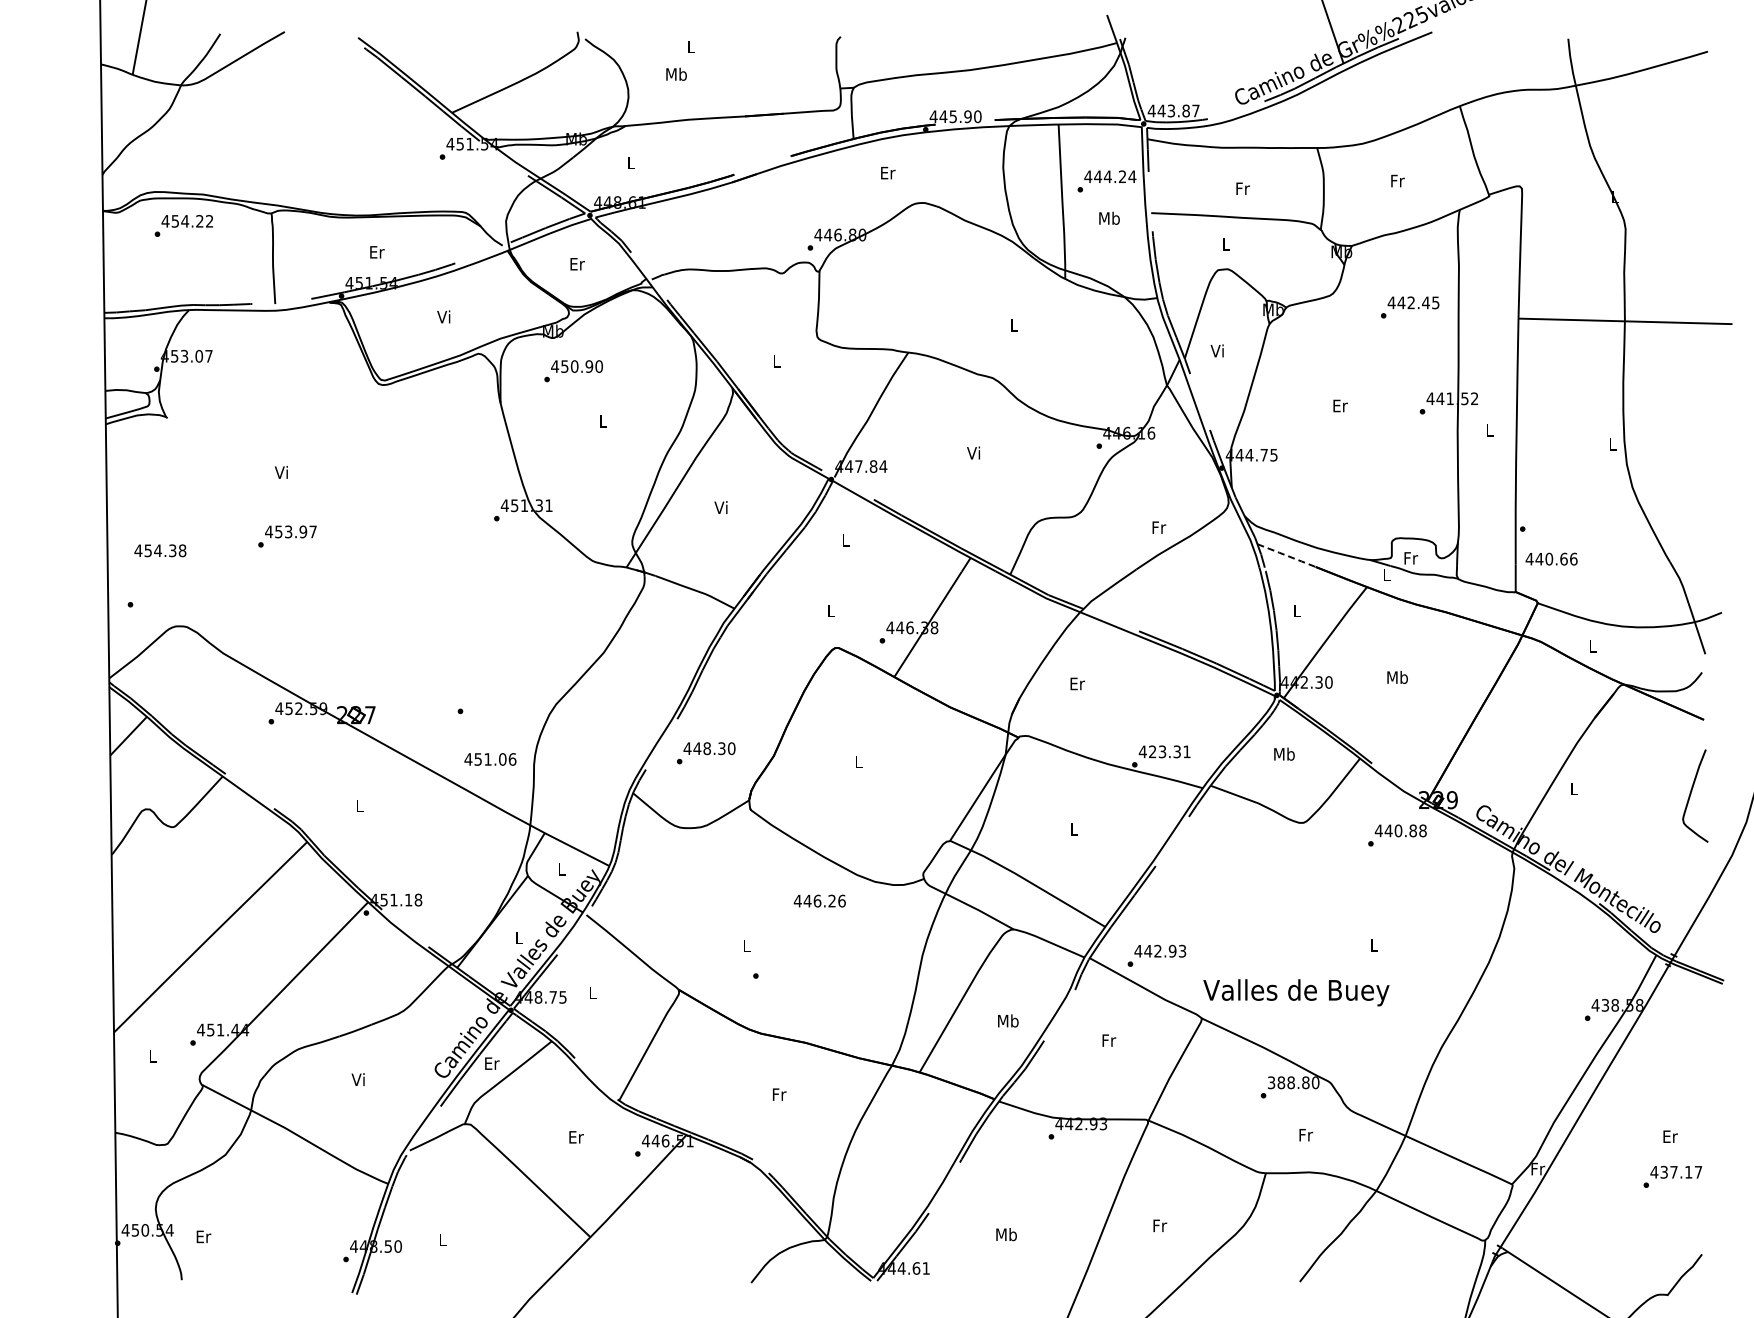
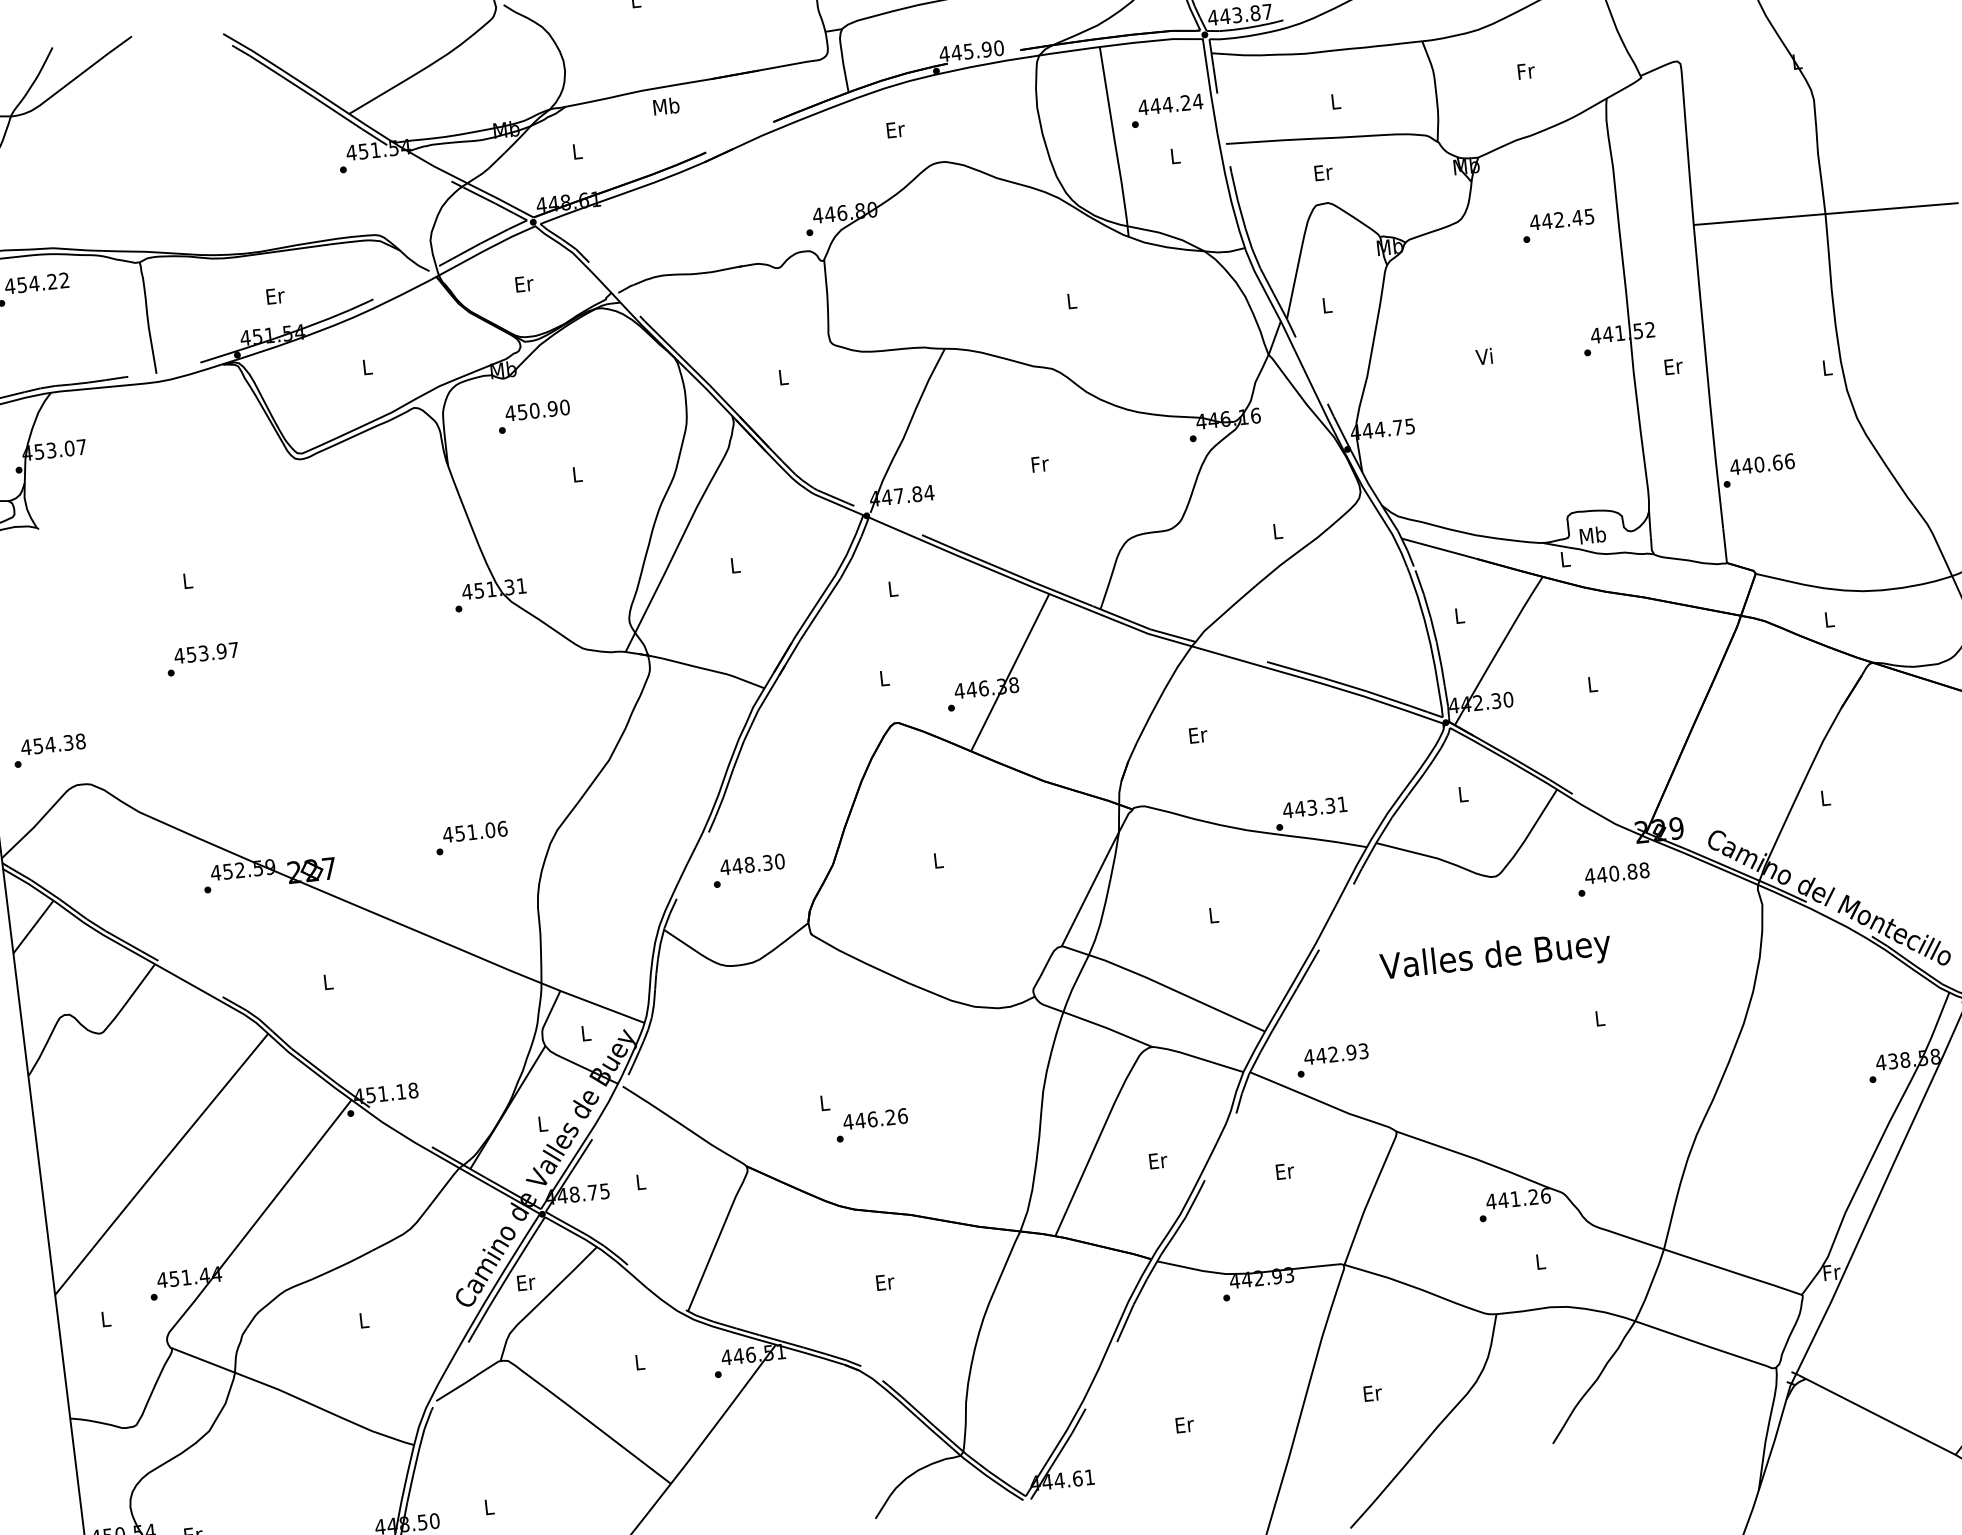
text: (676, 73) -> (666, 105), moved
text: (1242, 188) -> (1335, 101), Fr -> L
text: (1109, 217) -> (1175, 154), Mb -> L
text: (1226, 244) -> (1323, 172), L -> Er
text: (443, 316) -> (365, 366), Vi -> L
text: (1216, 350) -> (1325, 304), Vi -> L
text: (1339, 405) -> (1484, 356), Er -> Vi
text: (1490, 430) -> (1674, 366), L -> Er
text: (974, 452) -> (1039, 463), Vi -> Fr
text: (280, 472) -> (185, 581), Vi -> L
text: (720, 507) -> (733, 565), Vi -> L
text: (1159, 527) -> (1278, 531), Fr -> L
text: (160, 550) -> (53, 744), moved
line: (1286, 555) -> (1439, 548), dashed -> solid
text: (1410, 557) -> (1592, 534), Fr -> Mb
text: (1551, 558) -> (1762, 463), moved
text: (1397, 676) -> (1592, 683), Mb -> L
text: (1152, 751) -> (1299, 808), 423.31 -> 443.31
text: (1284, 753) -> (1463, 793), Mb -> L
text: (490, 759) -> (475, 831), moved
text: (819, 900) -> (874, 1118), moved
text: (1296, 992) -> (1495, 957), moved
text: (1008, 1020) -> (1158, 1160), Mb -> Er
text: (1109, 1040) -> (1285, 1171), Fr -> Er
text: (357, 1079) -> (362, 1320), Vi -> L
text: (1293, 1082) -> (1518, 1198), 388.80 -> 441.26
text: (779, 1094) -> (885, 1282), Fr -> Er
text: (1306, 1135) -> (1541, 1262), Fr -> L
text: (576, 1137) -> (640, 1362), Er -> L
text: (1160, 1225) -> (1373, 1392), Fr -> Er
text: (1006, 1234) -> (1184, 1424), Mb -> Er

